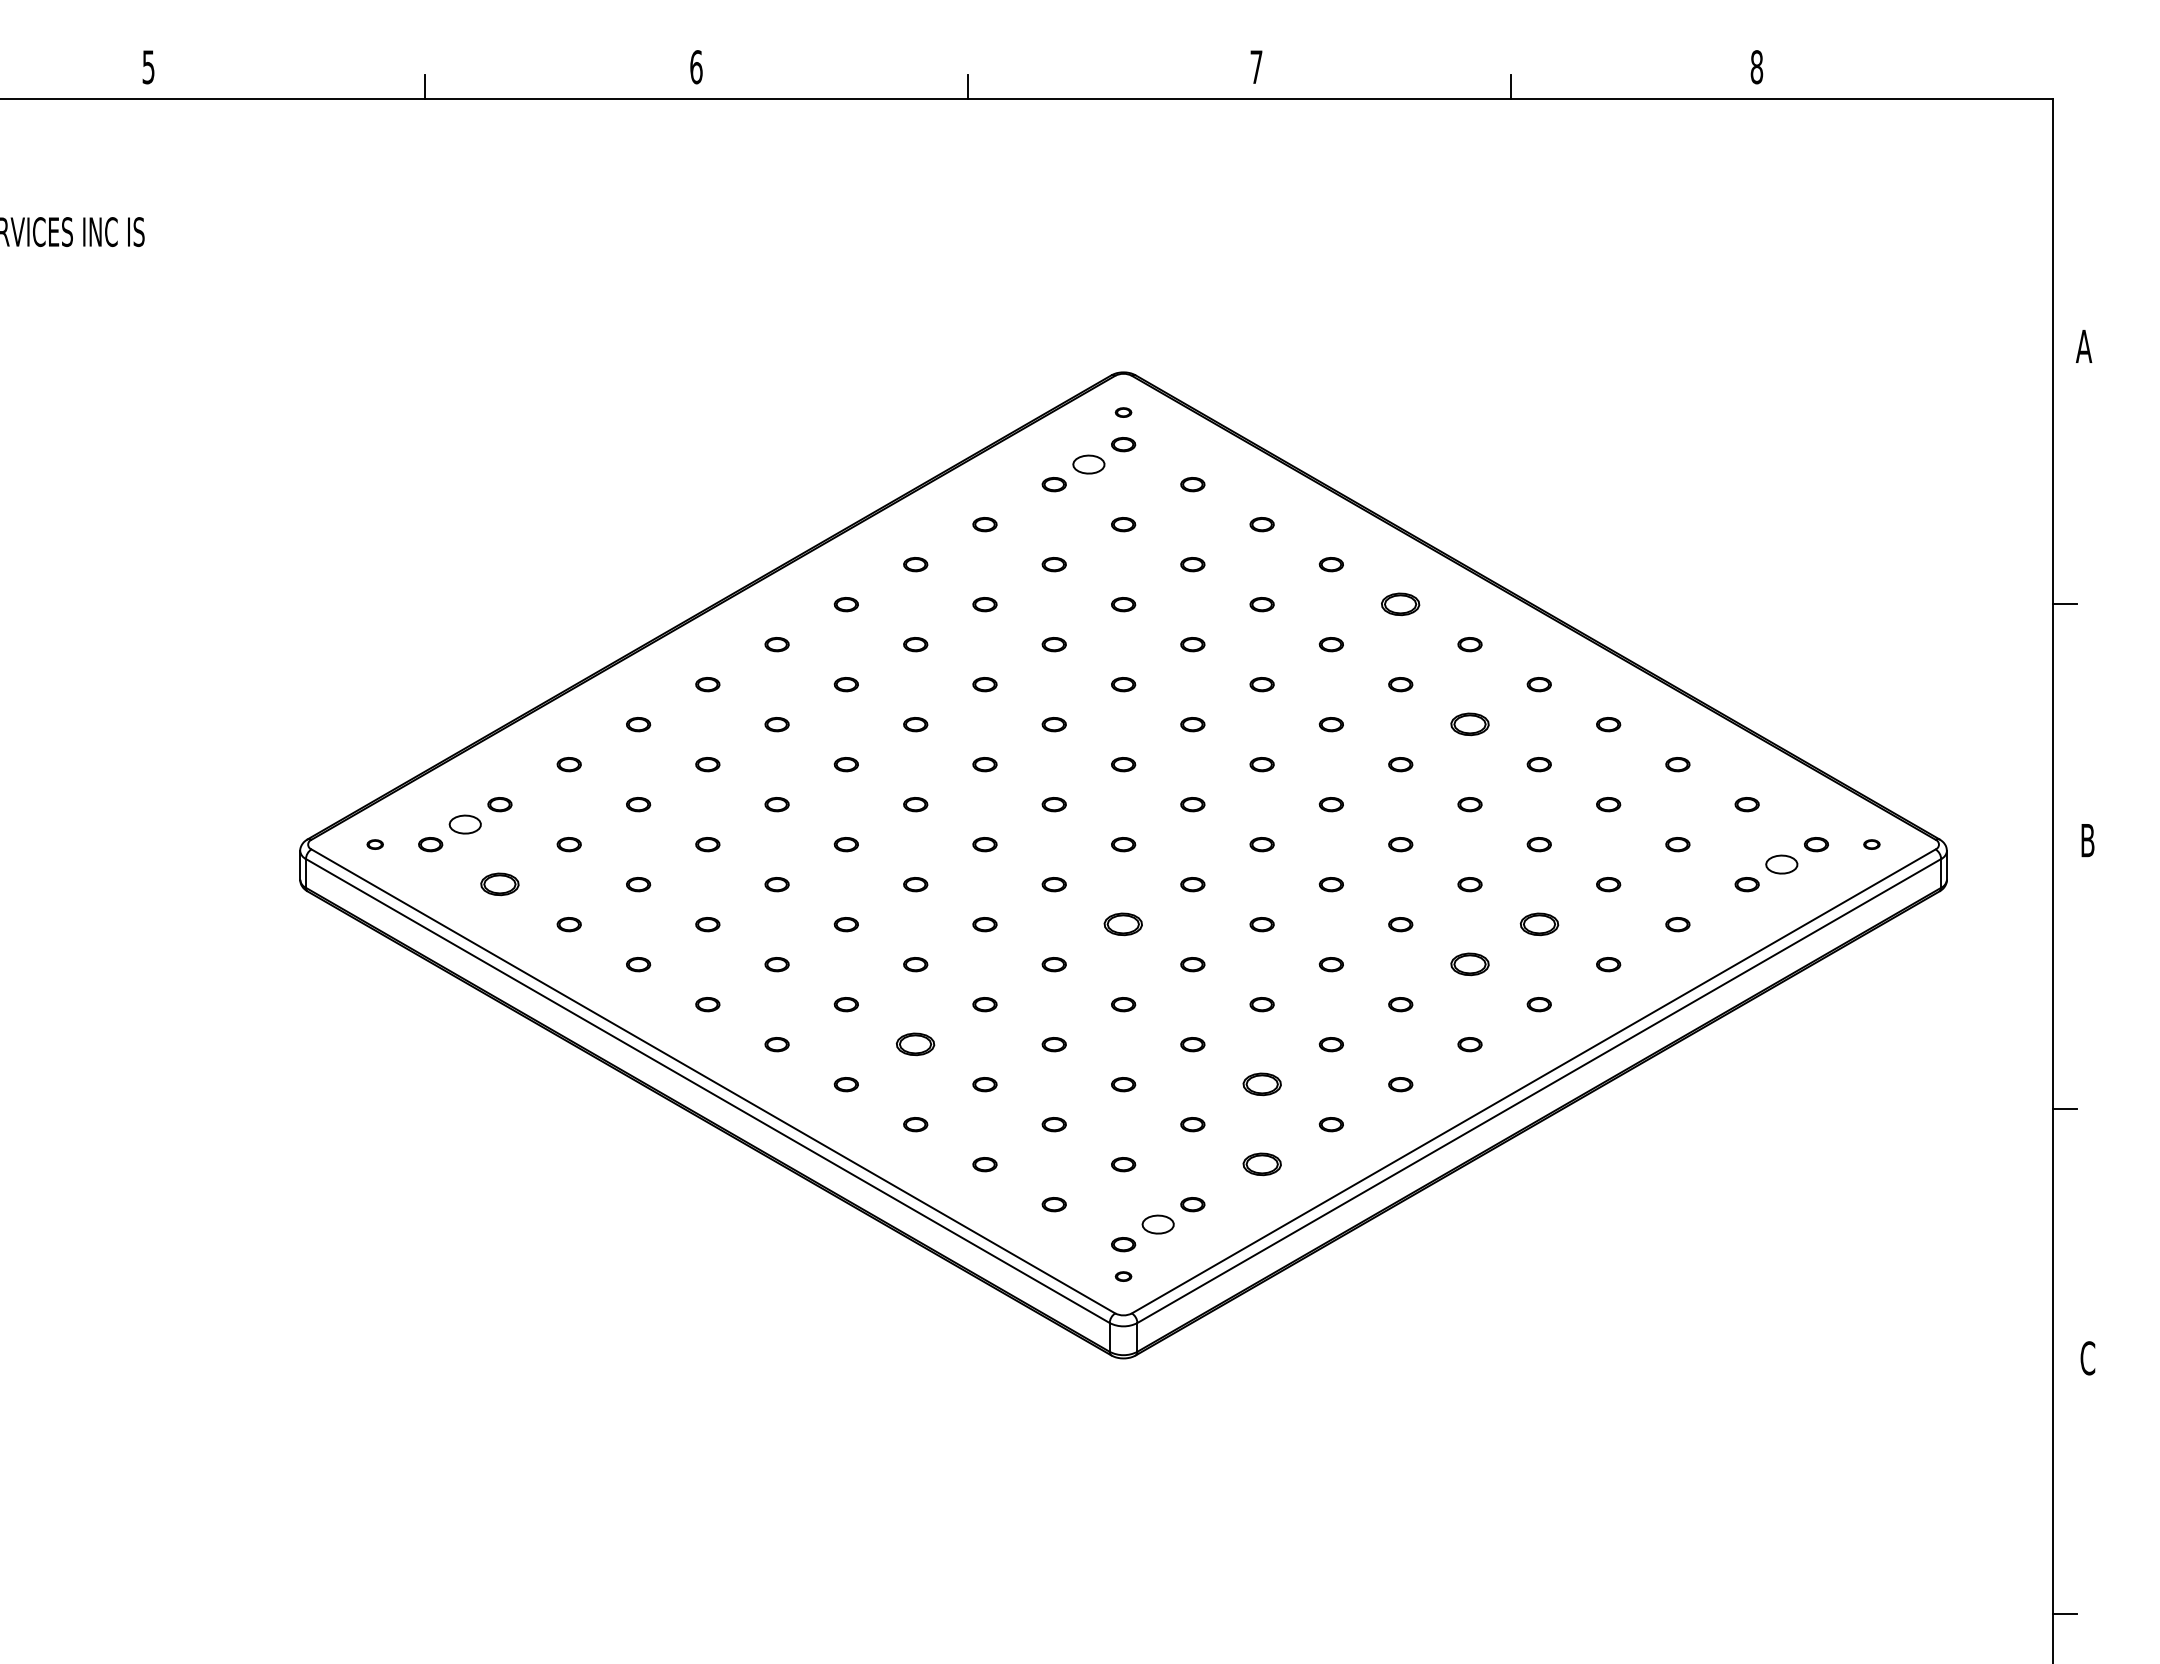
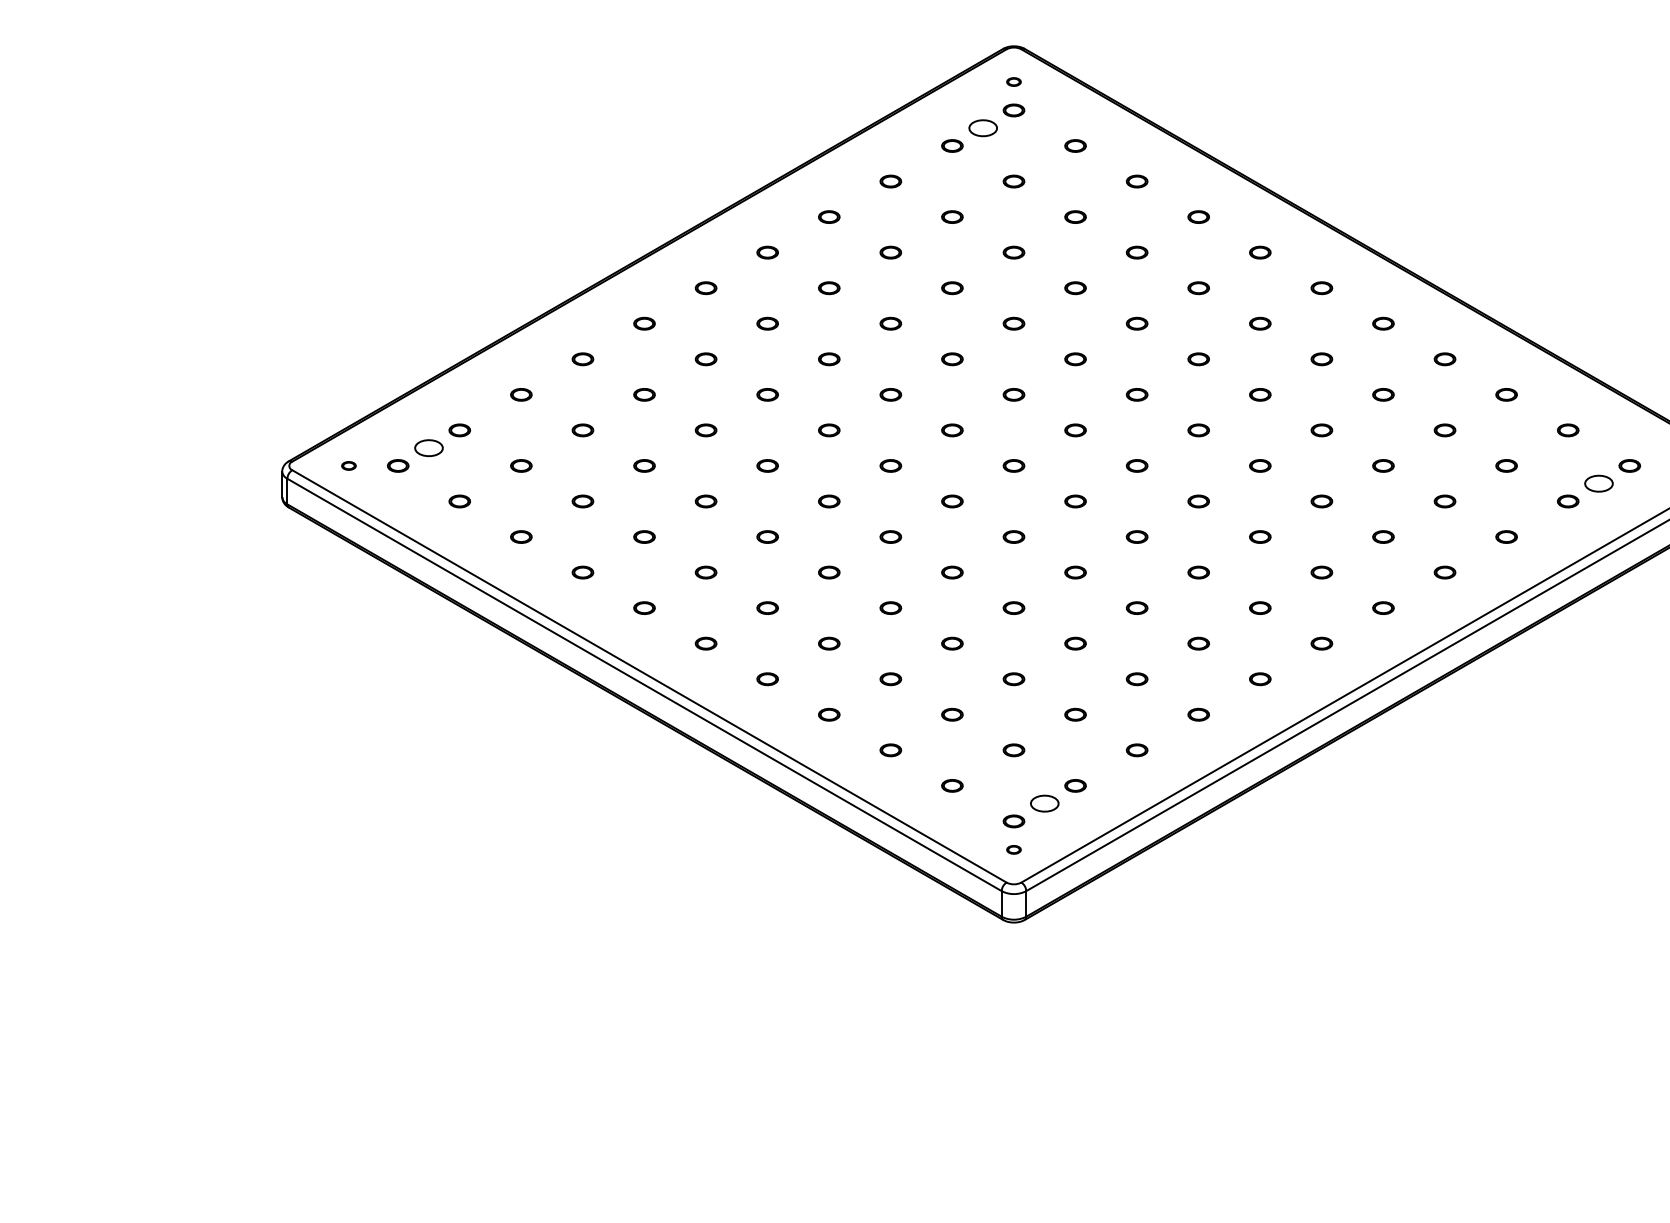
part: (1400, 604) -> (1260, 252), size x0.62
part: (1469, 724) -> (1321, 359), size x0.62
part: (499, 884) -> (459, 501), size x0.62
part: (1123, 924) -> (1013, 536), size x0.62
part: (1538, 924) -> (1382, 536), size x0.62
part: (1469, 964) -> (1321, 572), size x0.62
part: (915, 1044) -> (829, 643), size x0.62
part: (1261, 1084) -> (1136, 679), size x0.62
part: (1261, 1164) -> (1136, 750), size x0.62

